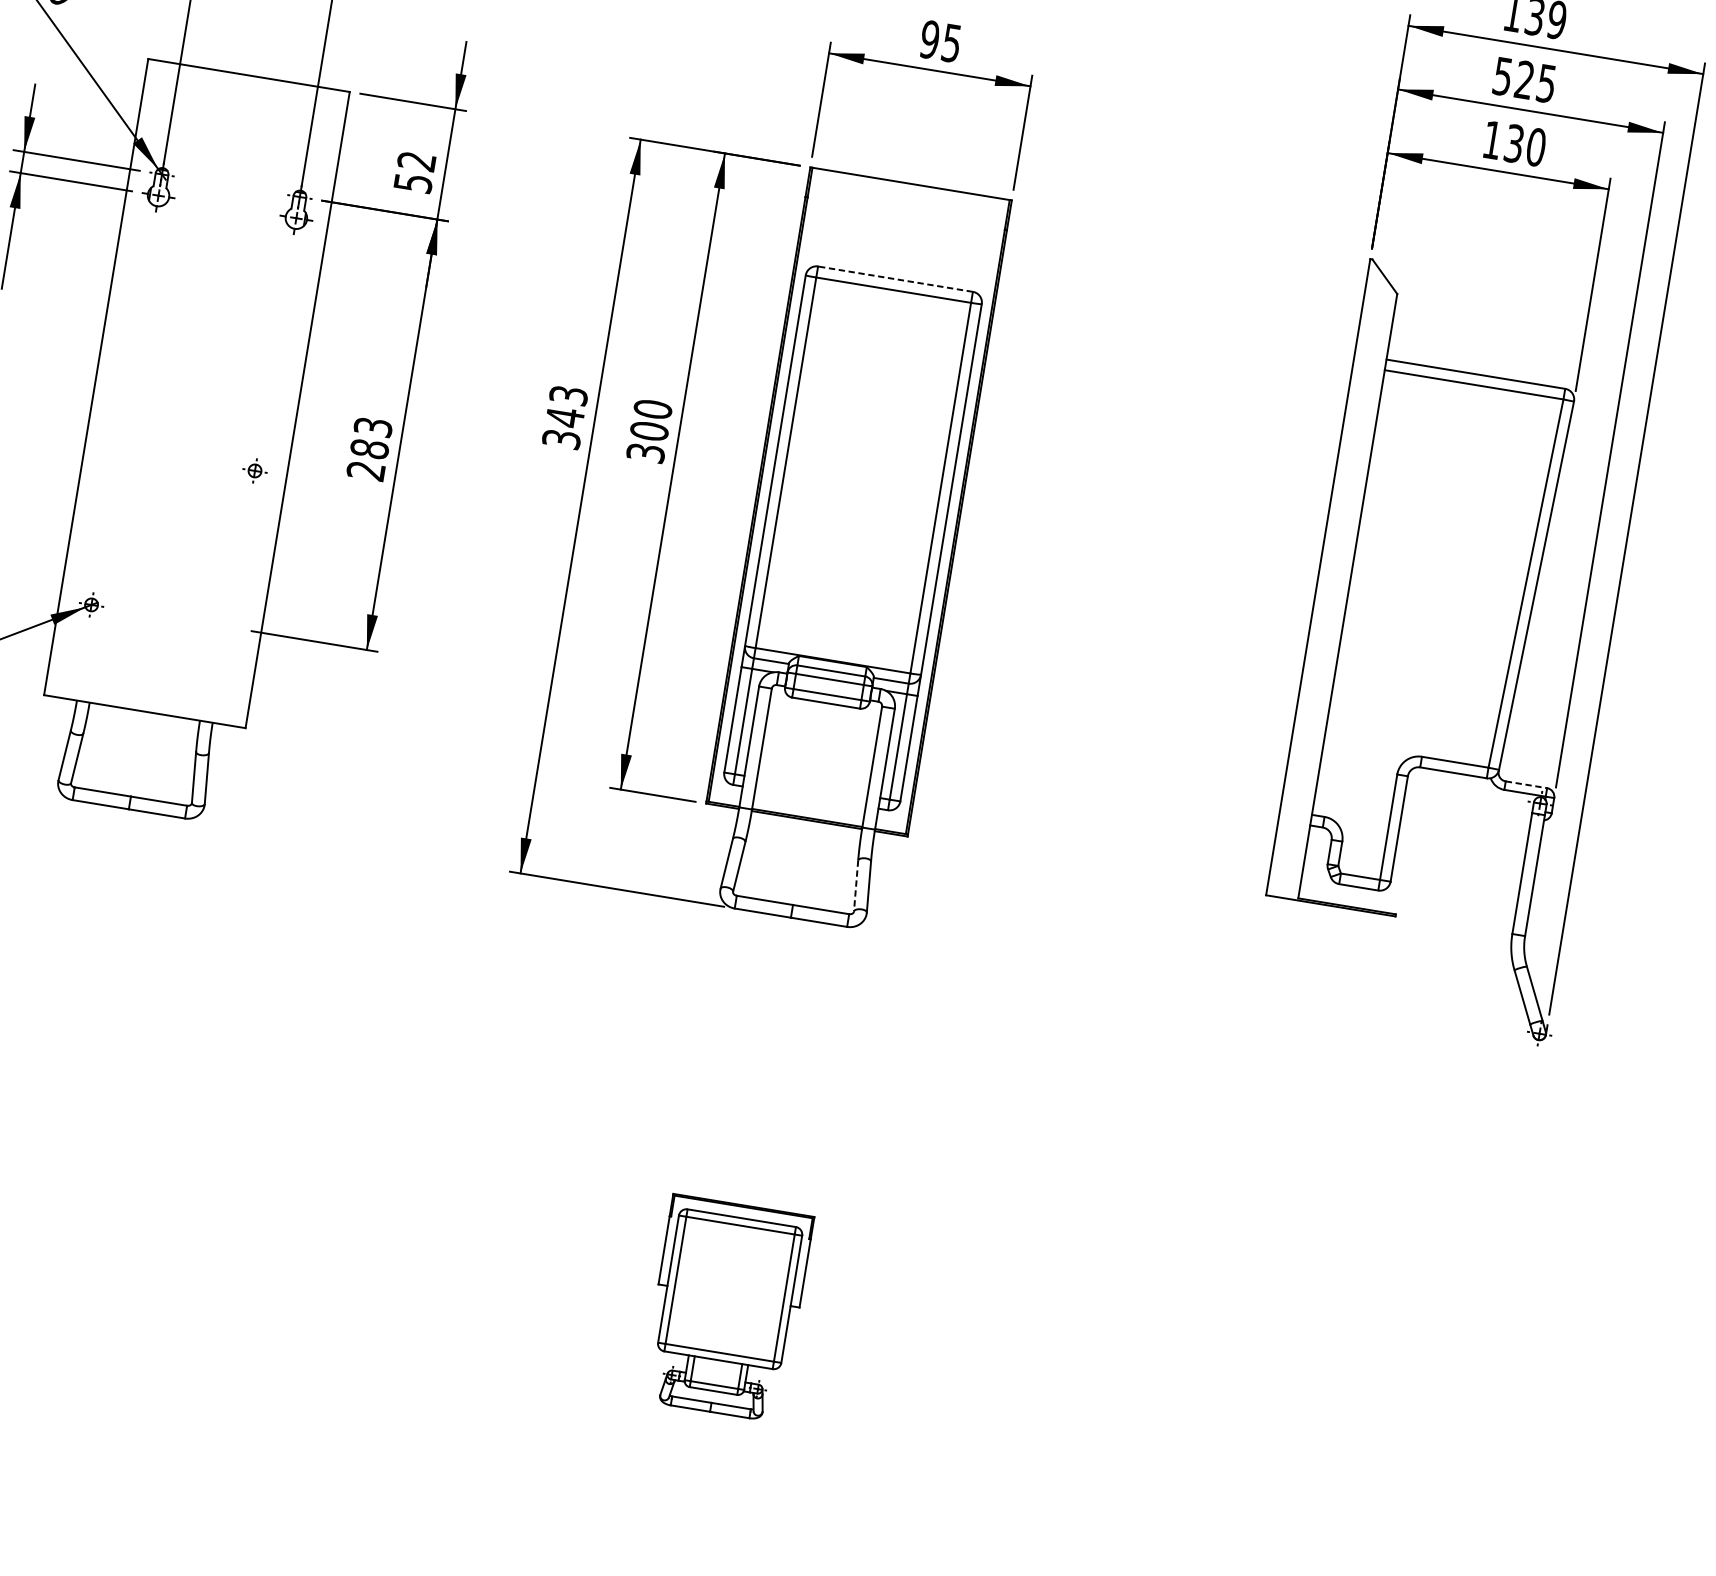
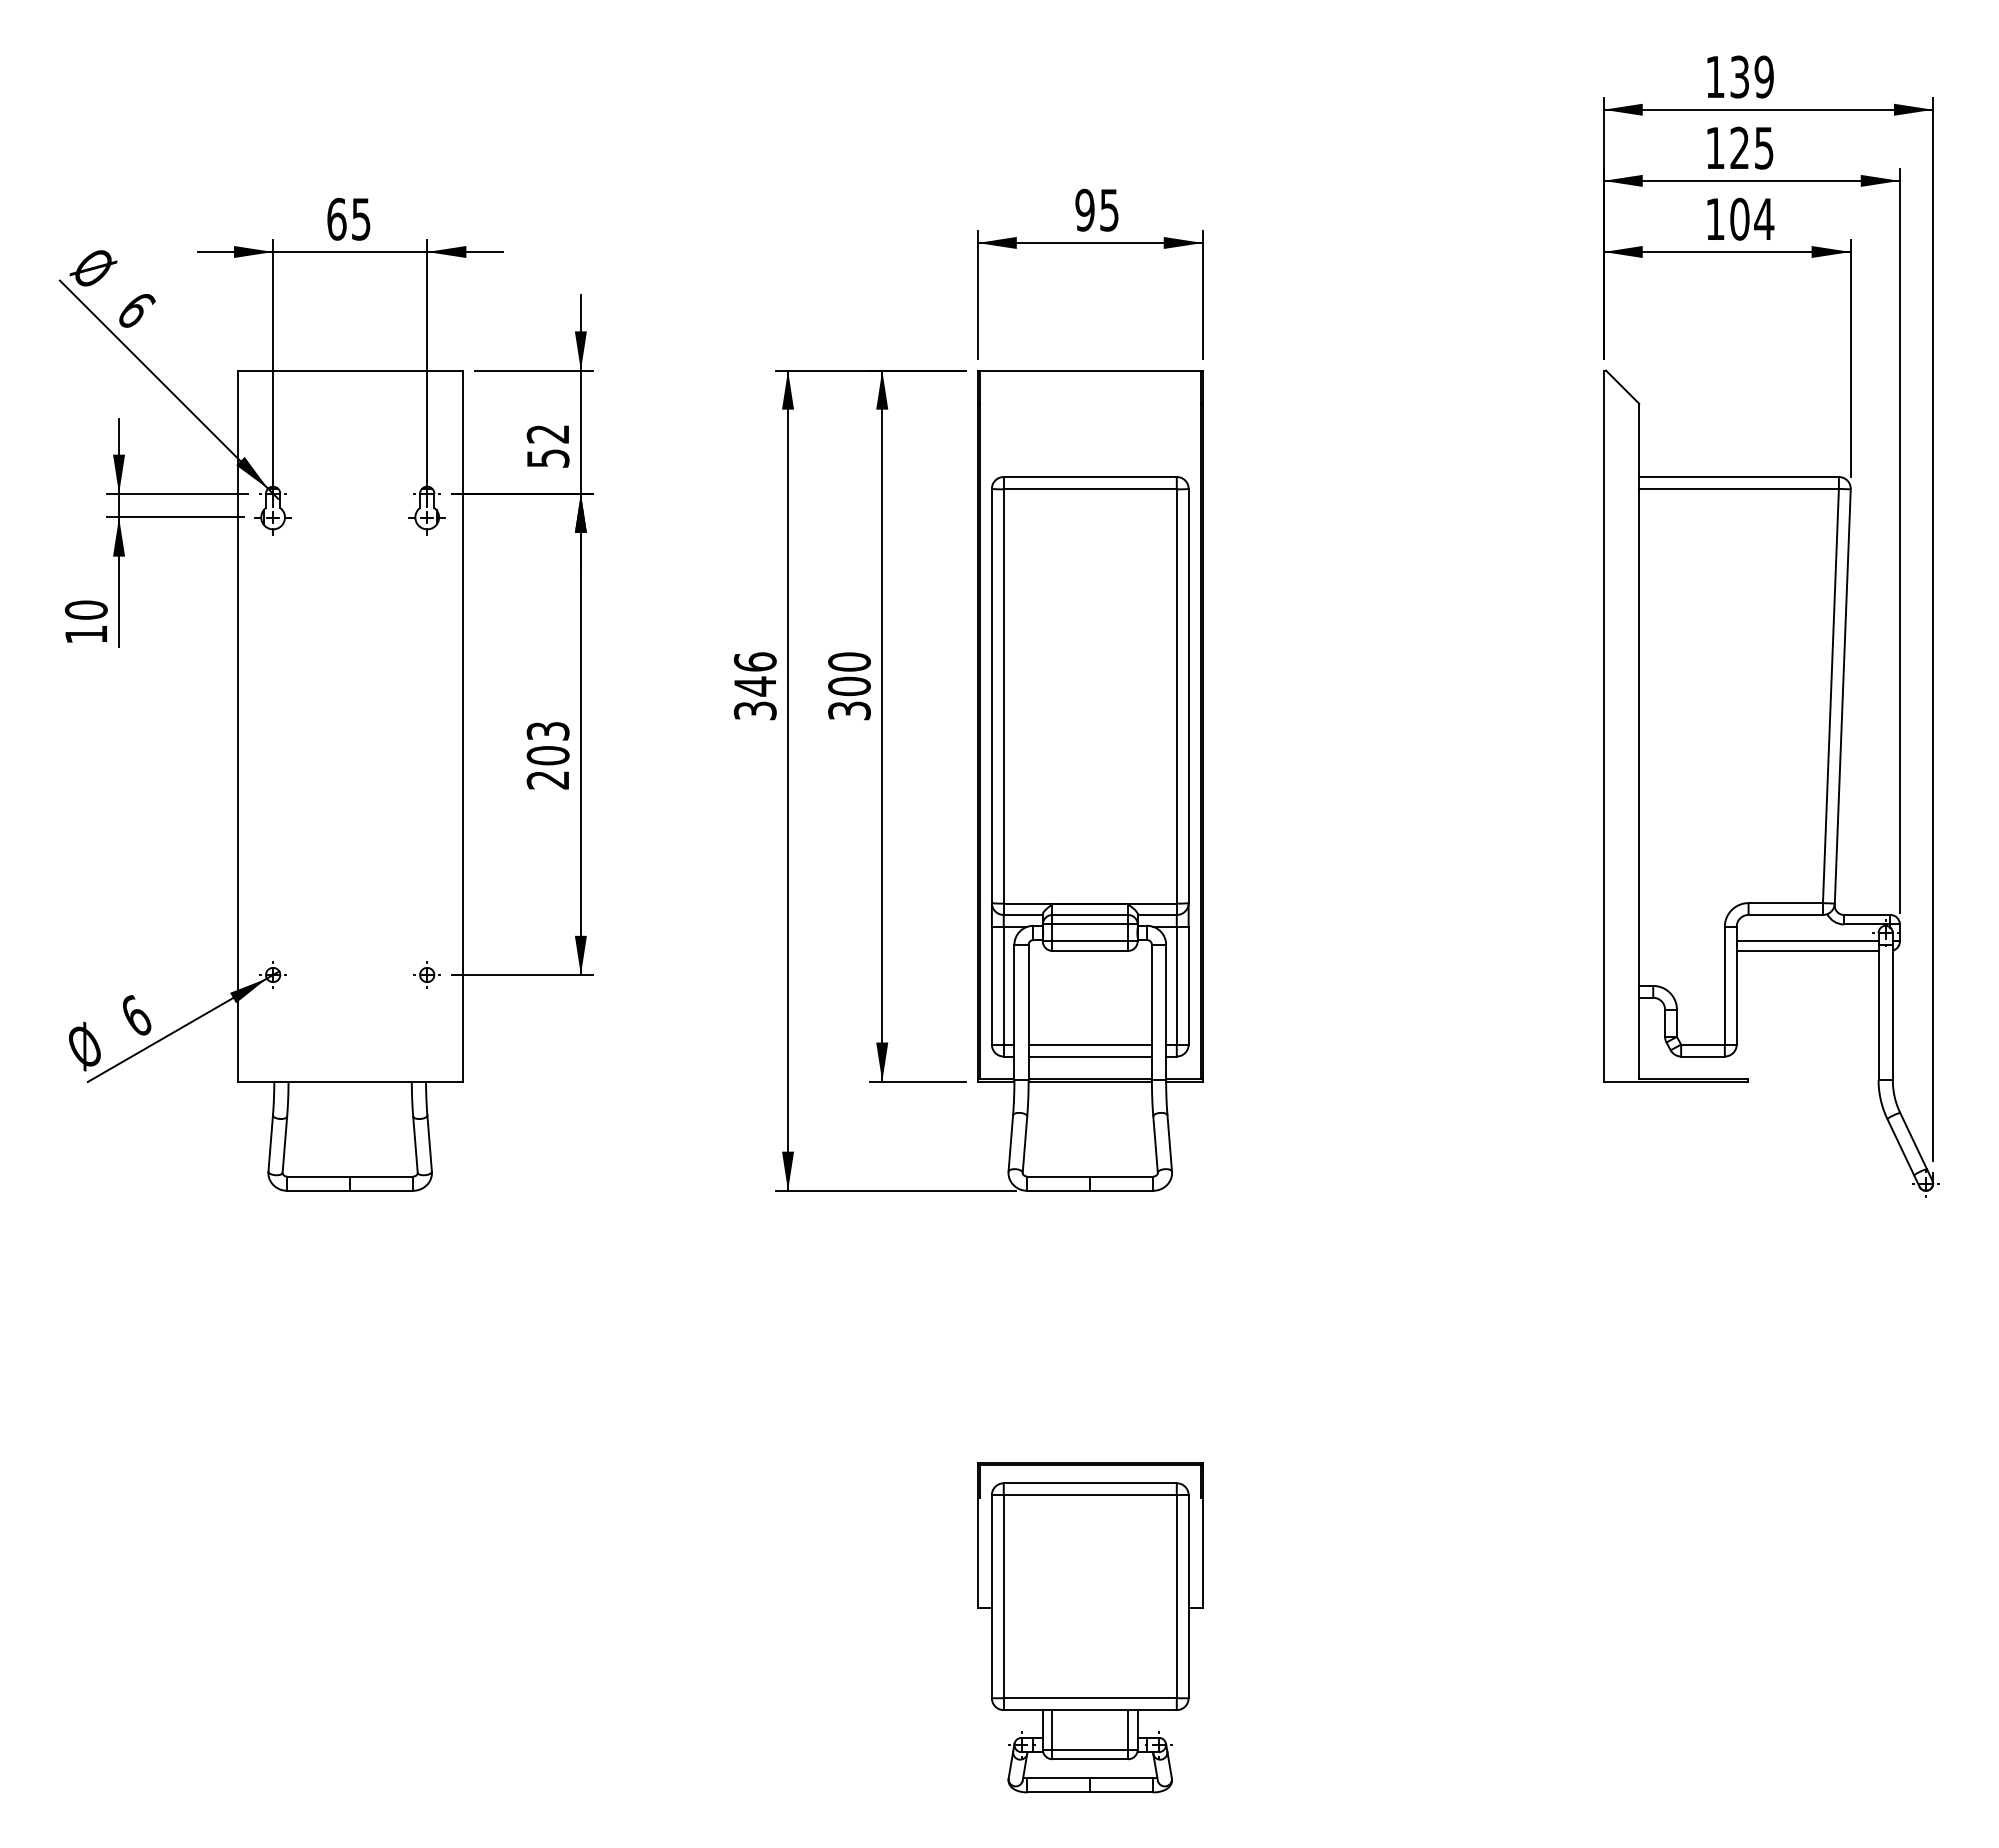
text: (1502, 76) -> (1715, 148), 525 -> 125
text: (1525, 144) -> (1752, 218), 130 -> 104
line: (895, 279) -> (1090, 477), dashed -> solid
text: (568, 395) -> (754, 661), 343 -> 346
text: (370, 448) -> (548, 755), 283 -> 203
part: (254, 470) -> (426, 974), moved
line: (1526, 784) -> (1867, 914), dashed -> solid
line: (811, 786) -> (1089, 1044), added
line: (809, 797) -> (1089, 1056), added
line: (1469, 799) -> (1807, 941), added
line: (1467, 807) -> (1807, 950), added
line: (855, 886) -> (1155, 1145), dashed -> solid
part: (727, 1308) -> (1090, 1627), size x1.43

